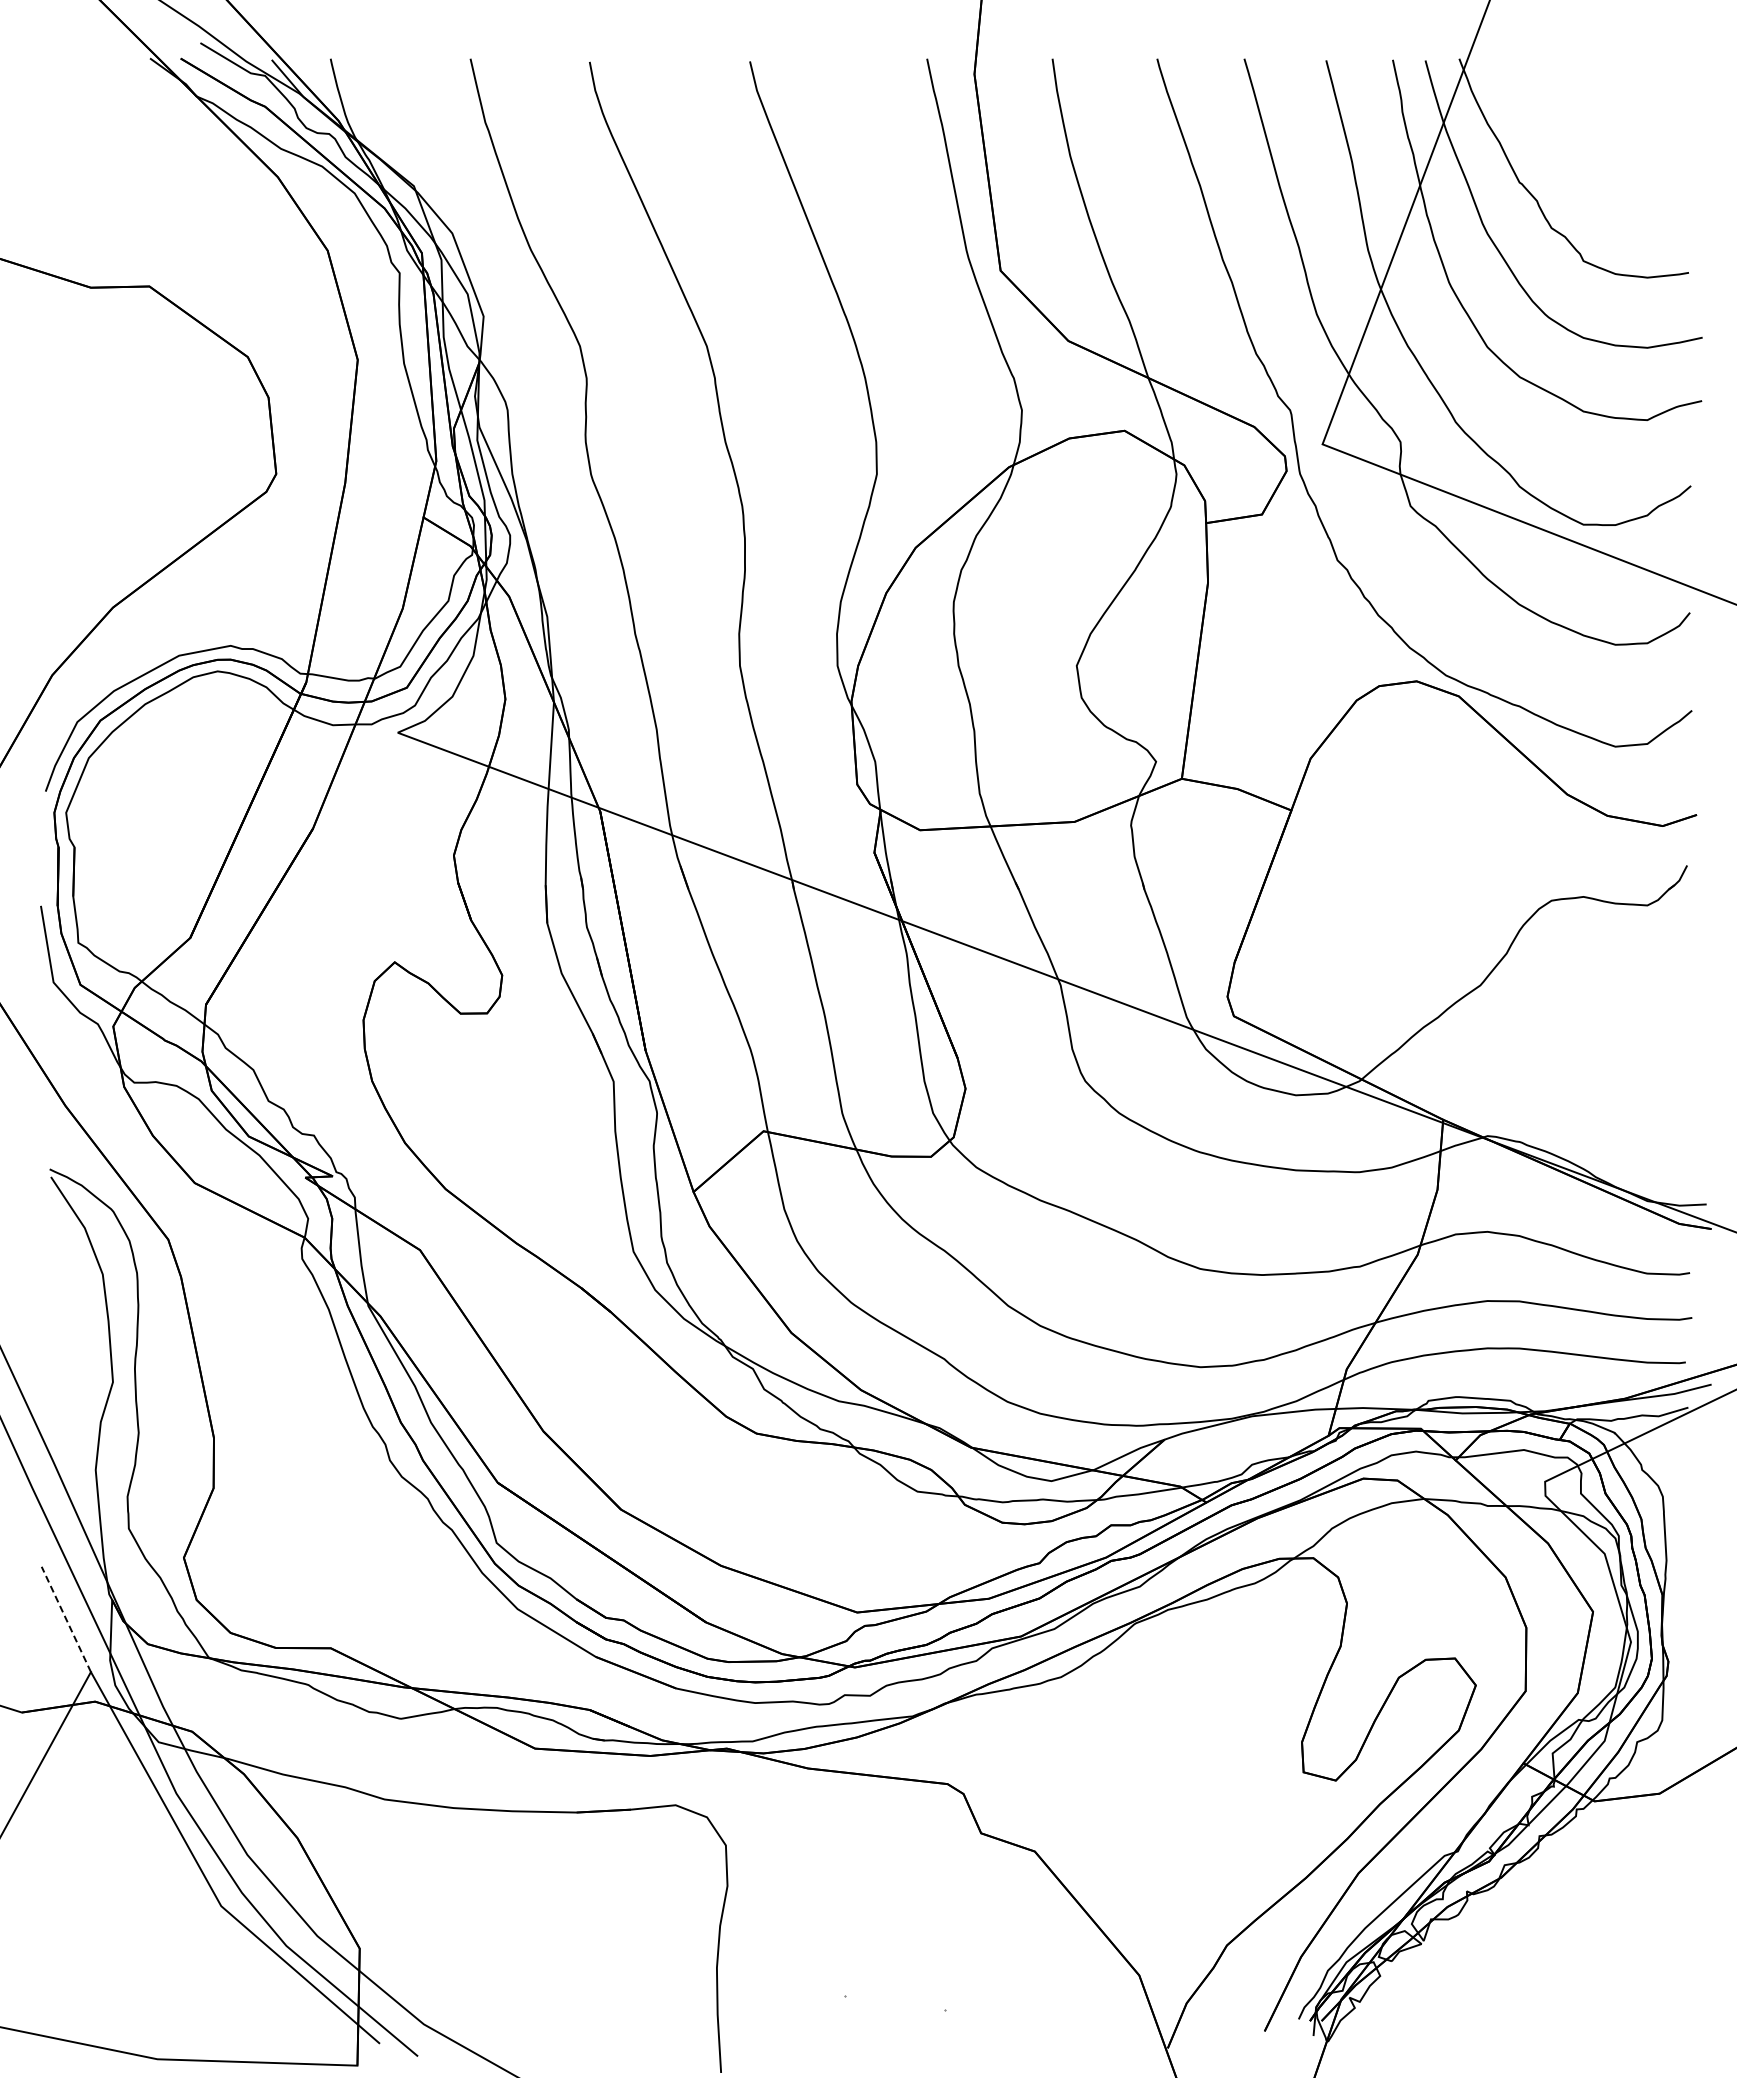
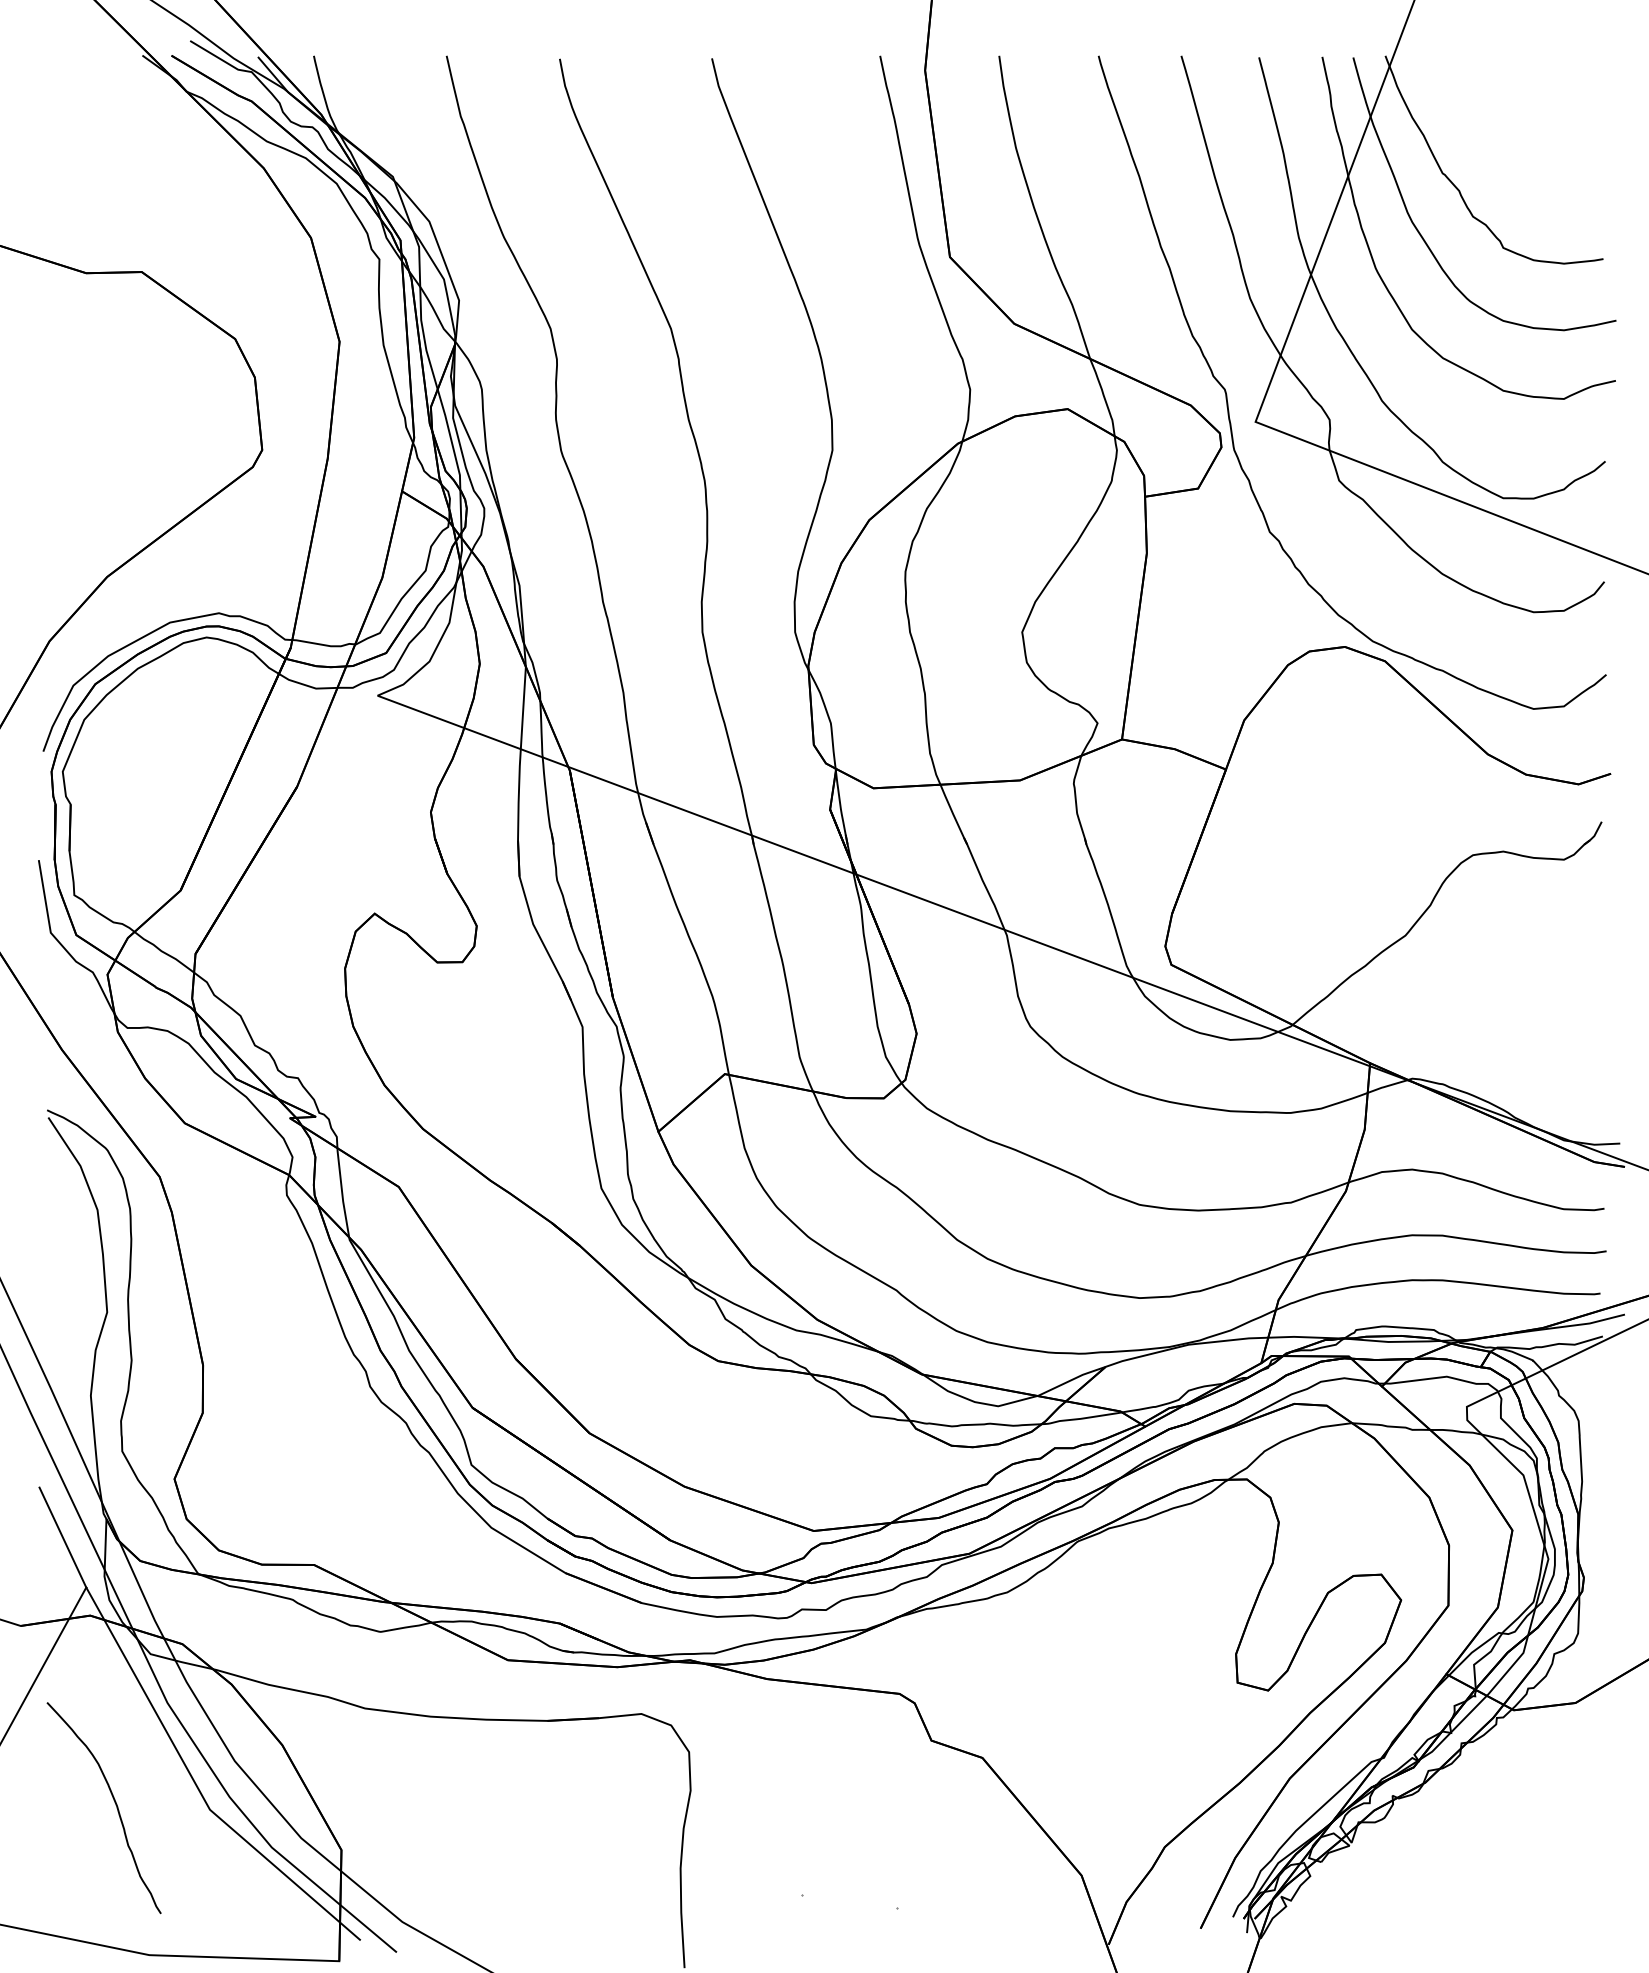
line: (66, 1618) -> (63, 1536), dashed -> solid
curve: (120, 1898) -> (114, 1802), added

